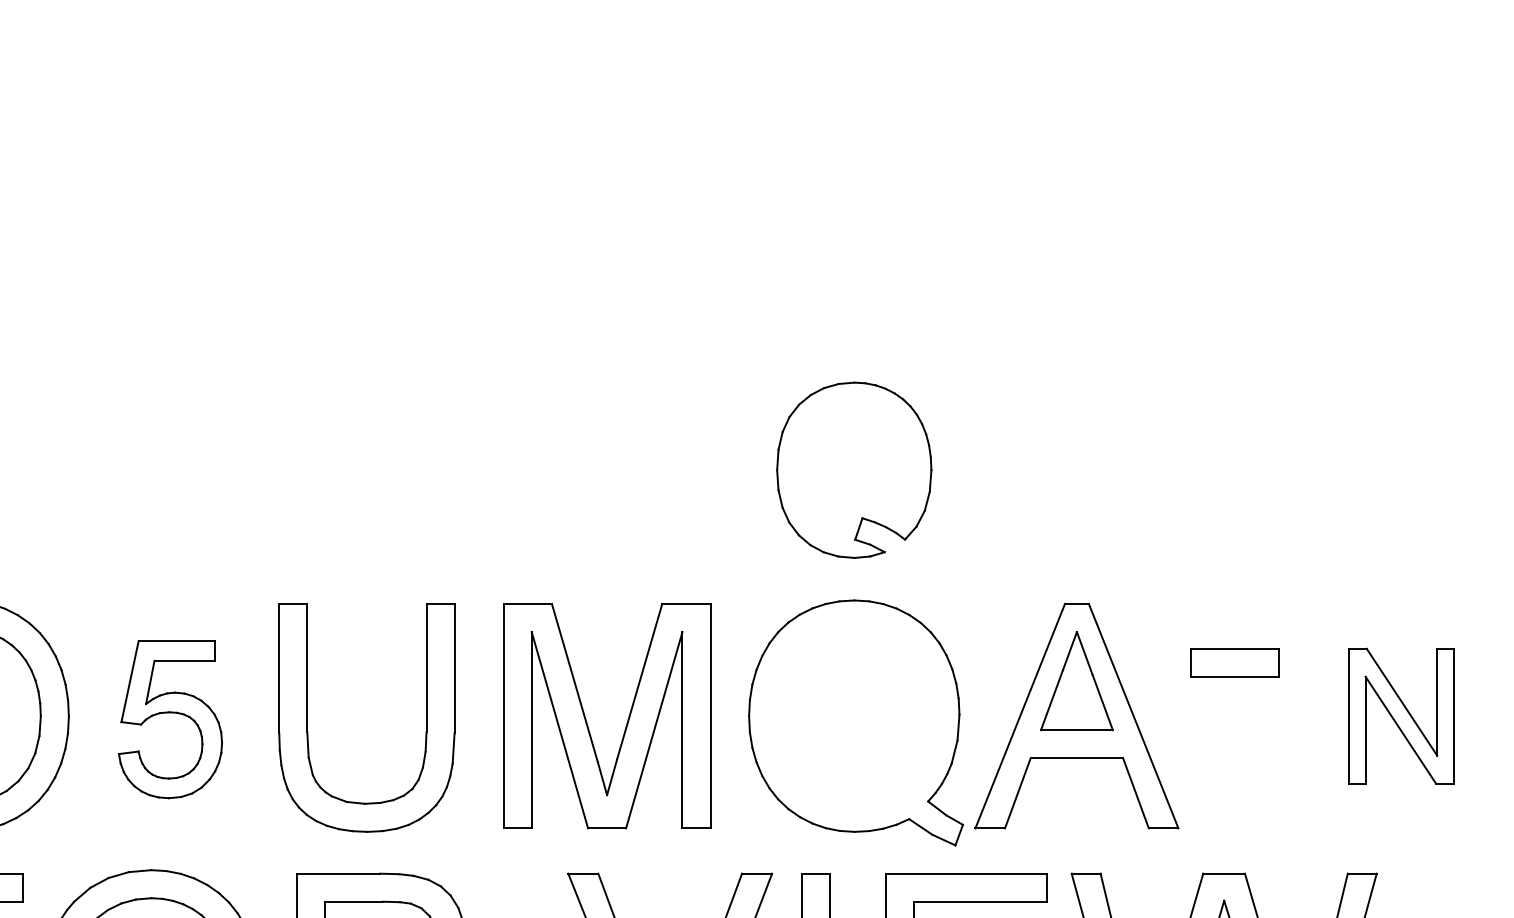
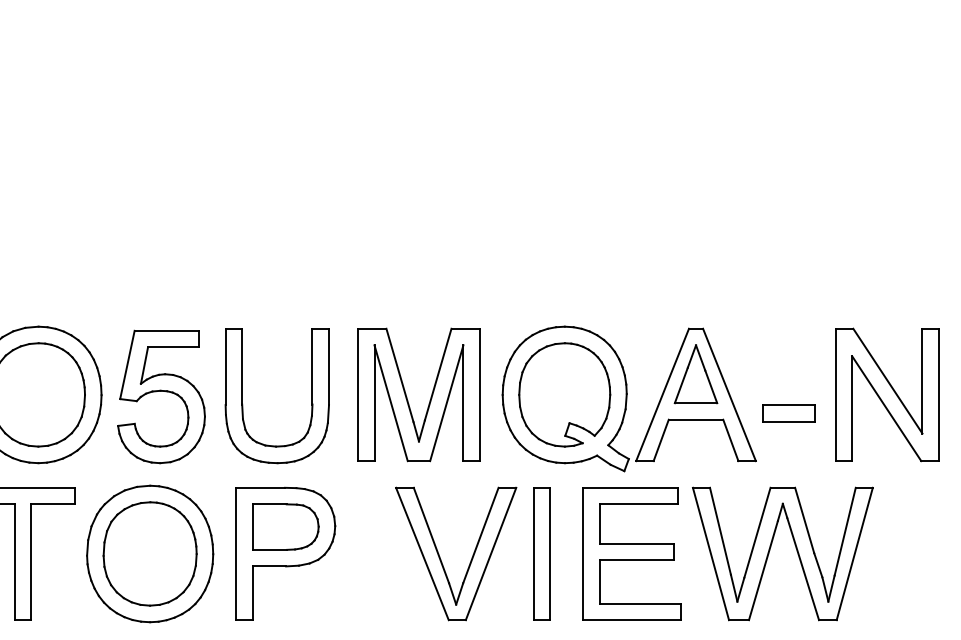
part: (853, 469) -> (564, 394), moved
part: (1233, 662) -> (788, 413), moved
part: (1401, 715) -> (887, 394), size x1.67
part: (170, 718) -> (161, 396), size x1.43

